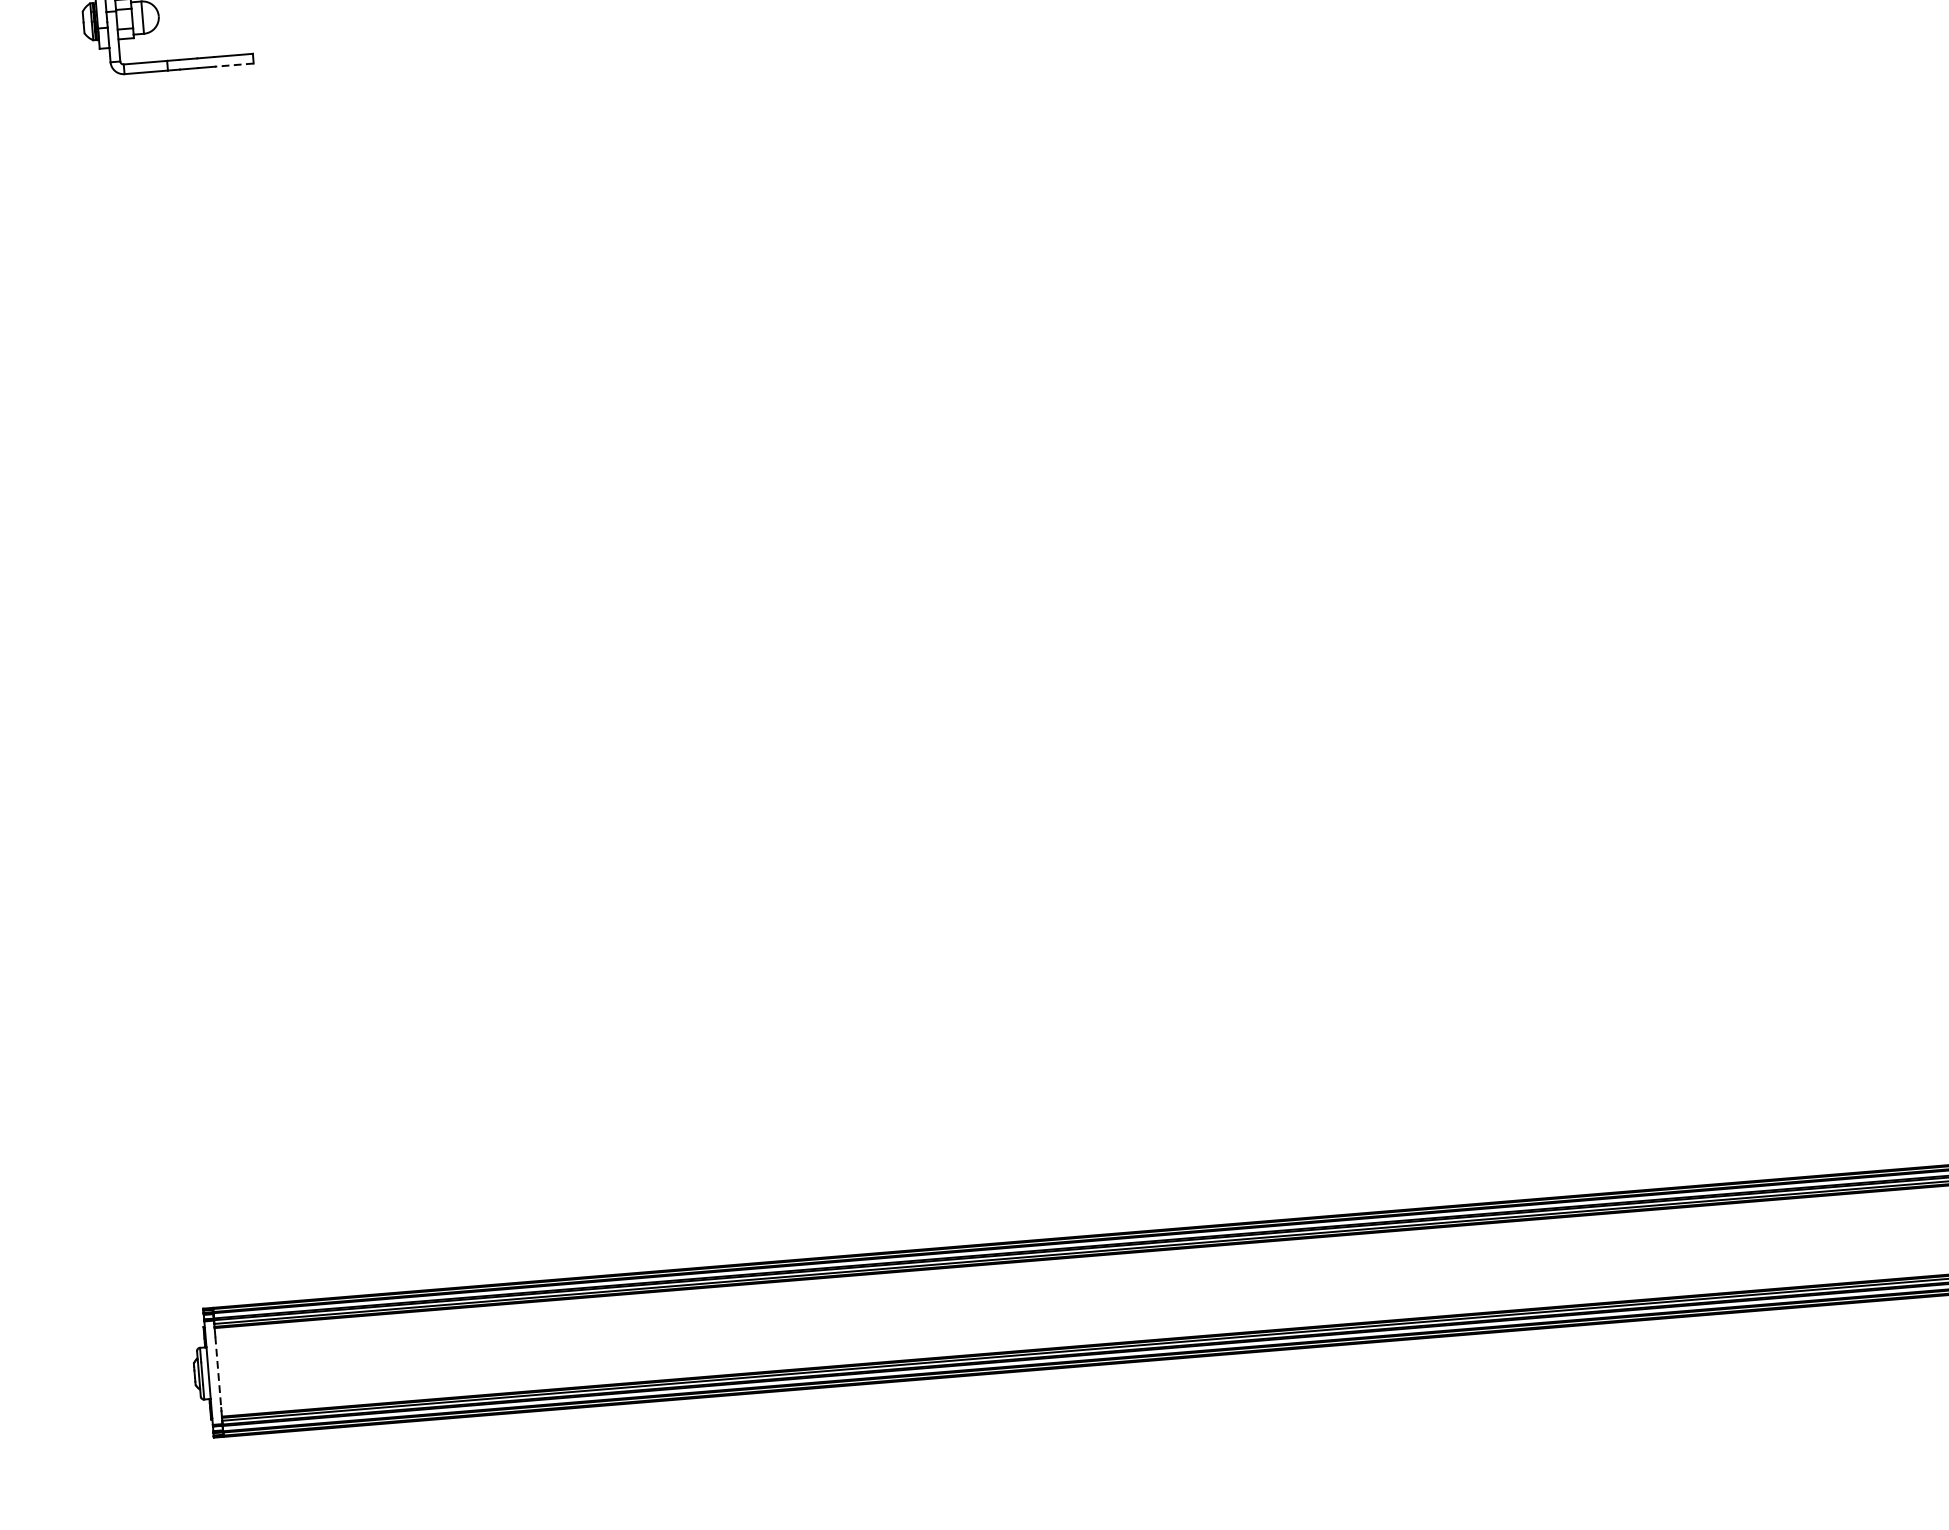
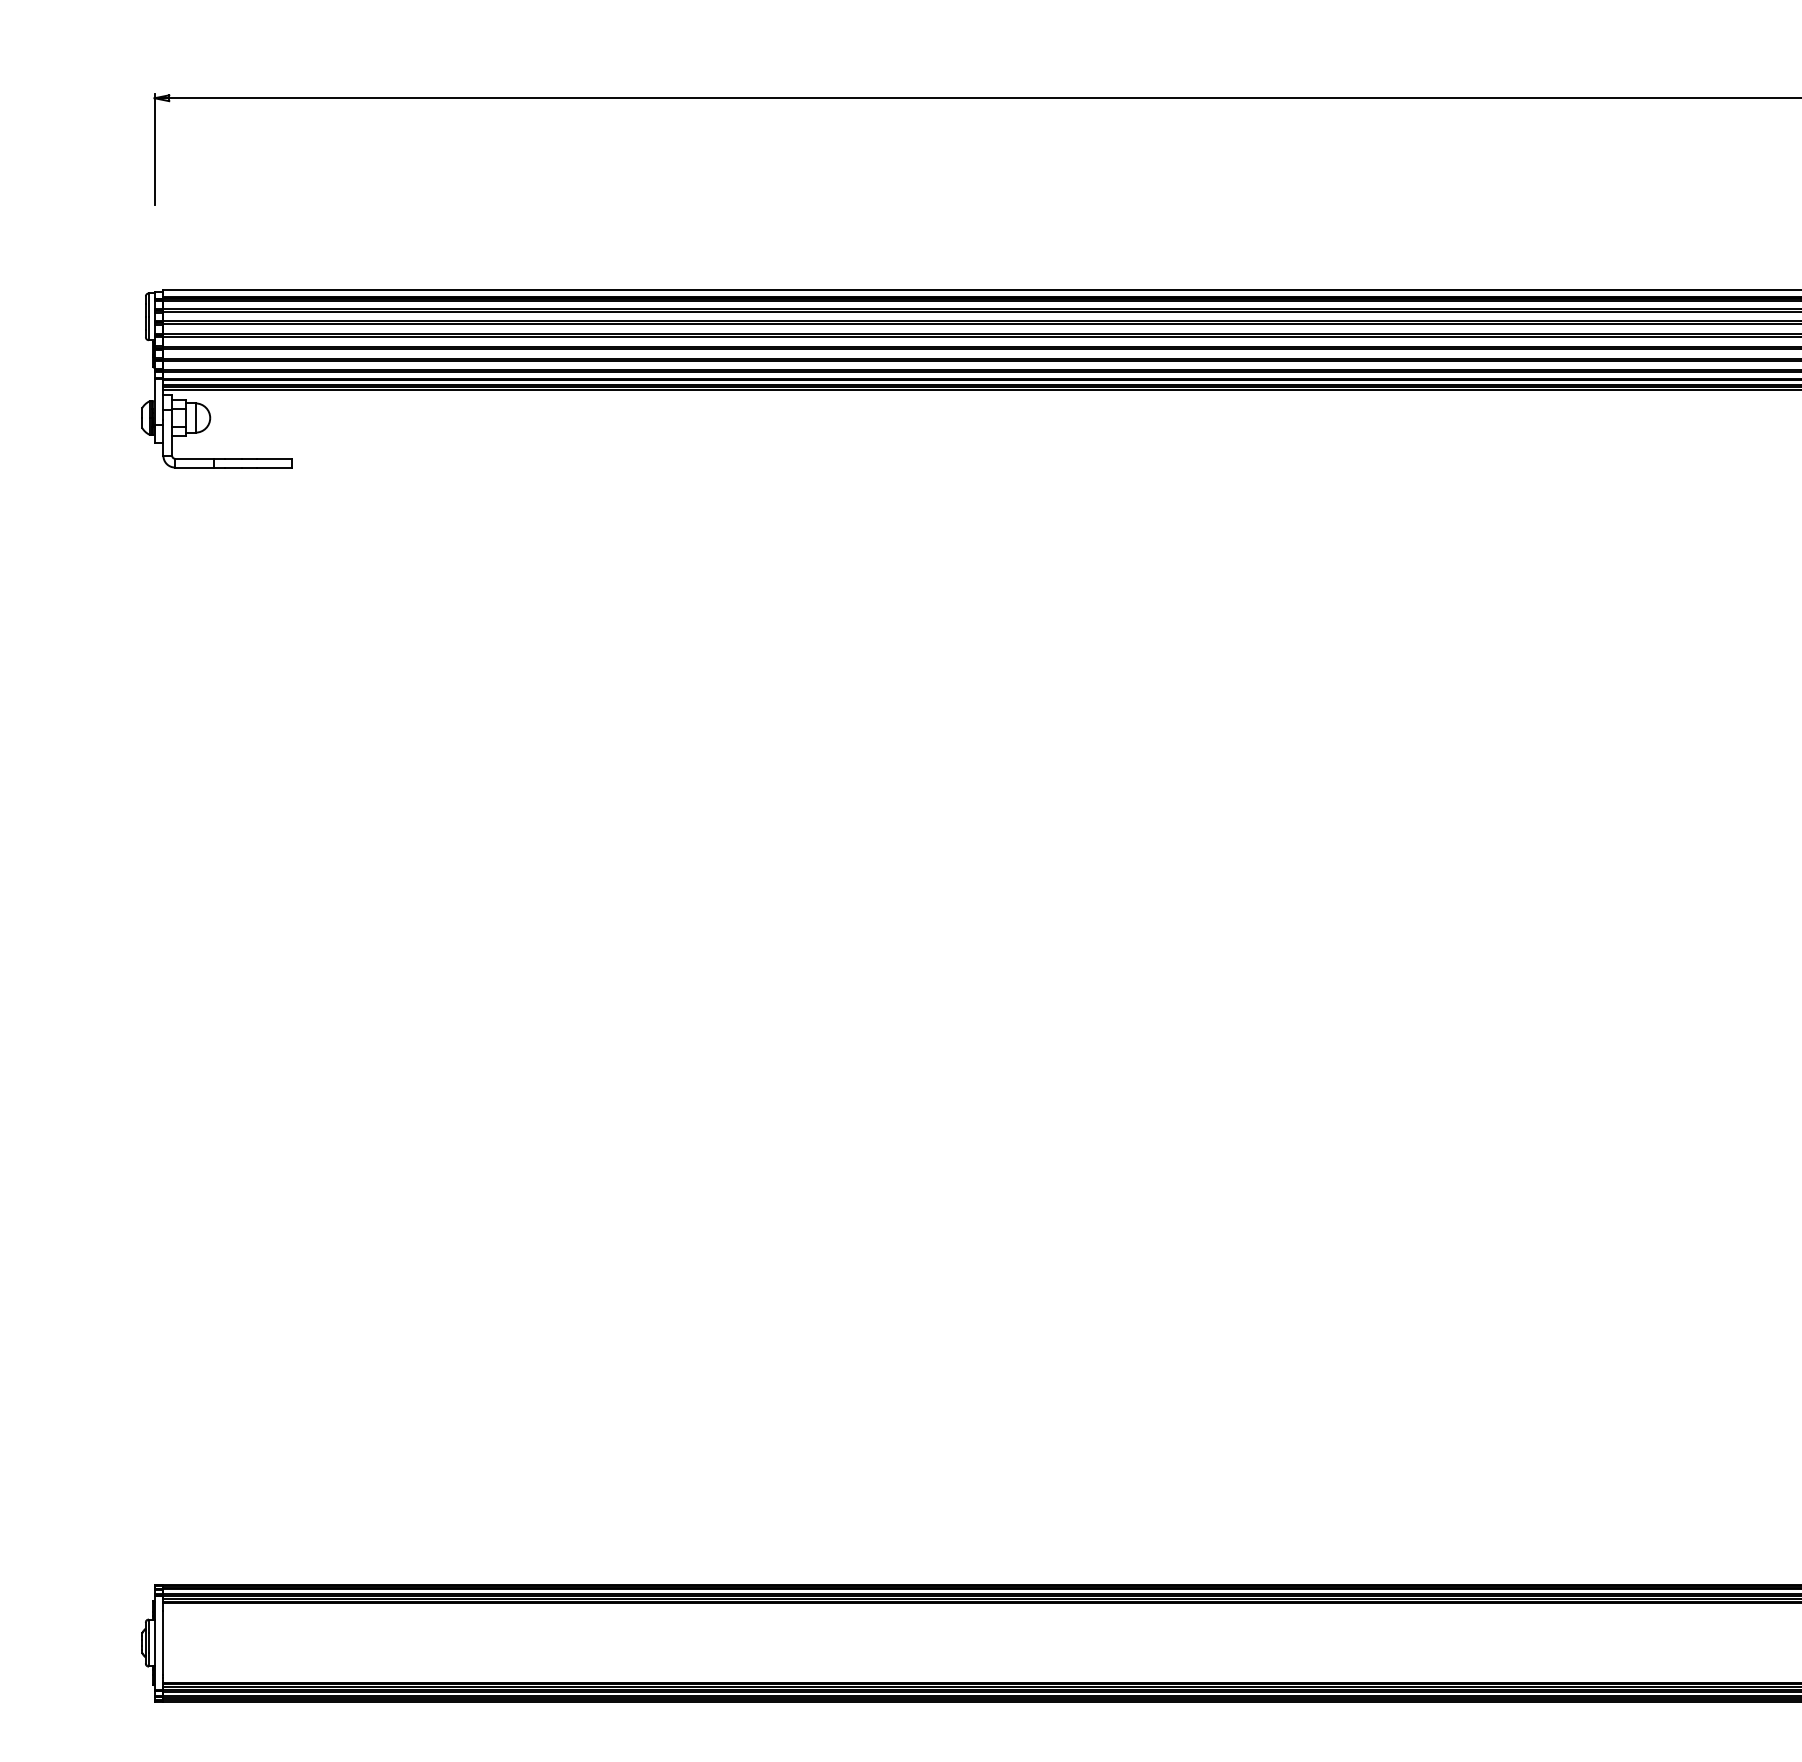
line: (234, 65) -> (274, 467), dashed -> solid
line: (218, 1372) -> (163, 1643), dashed -> solid

